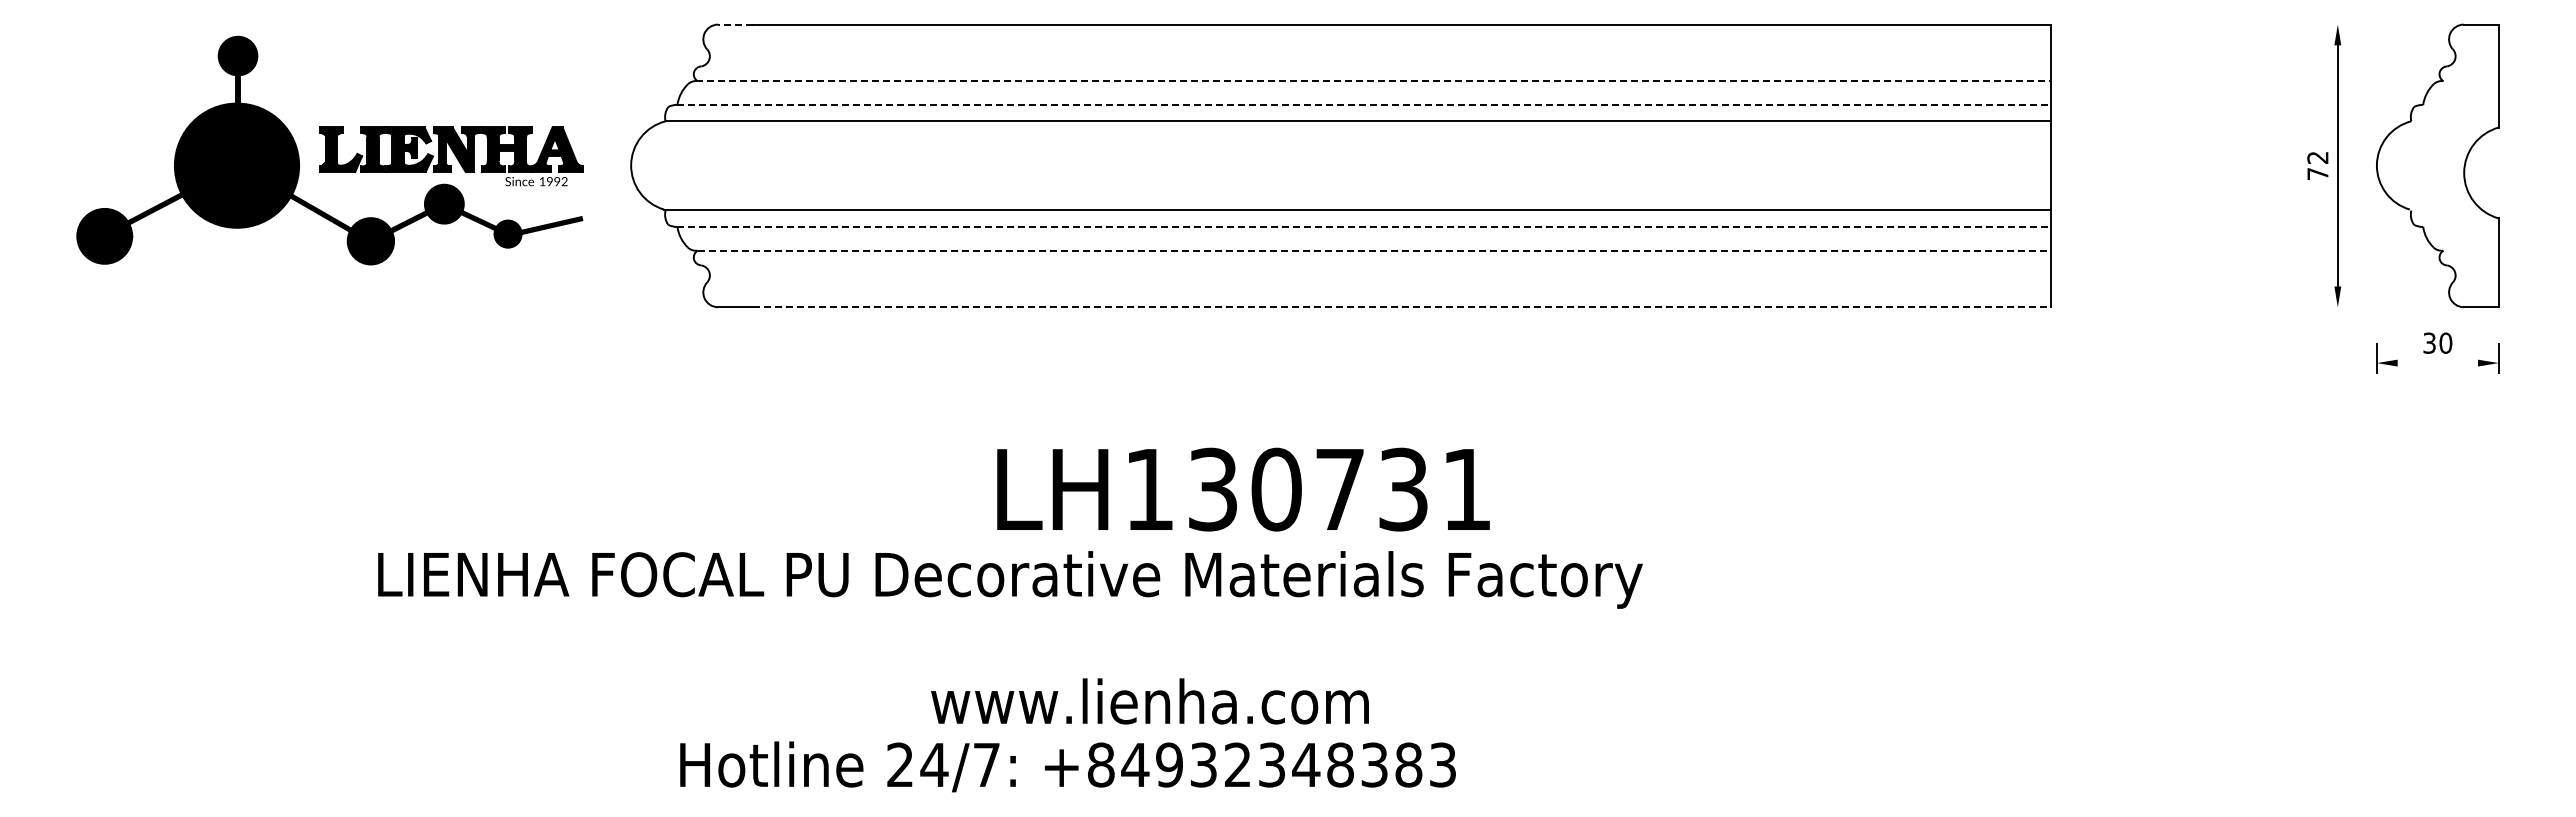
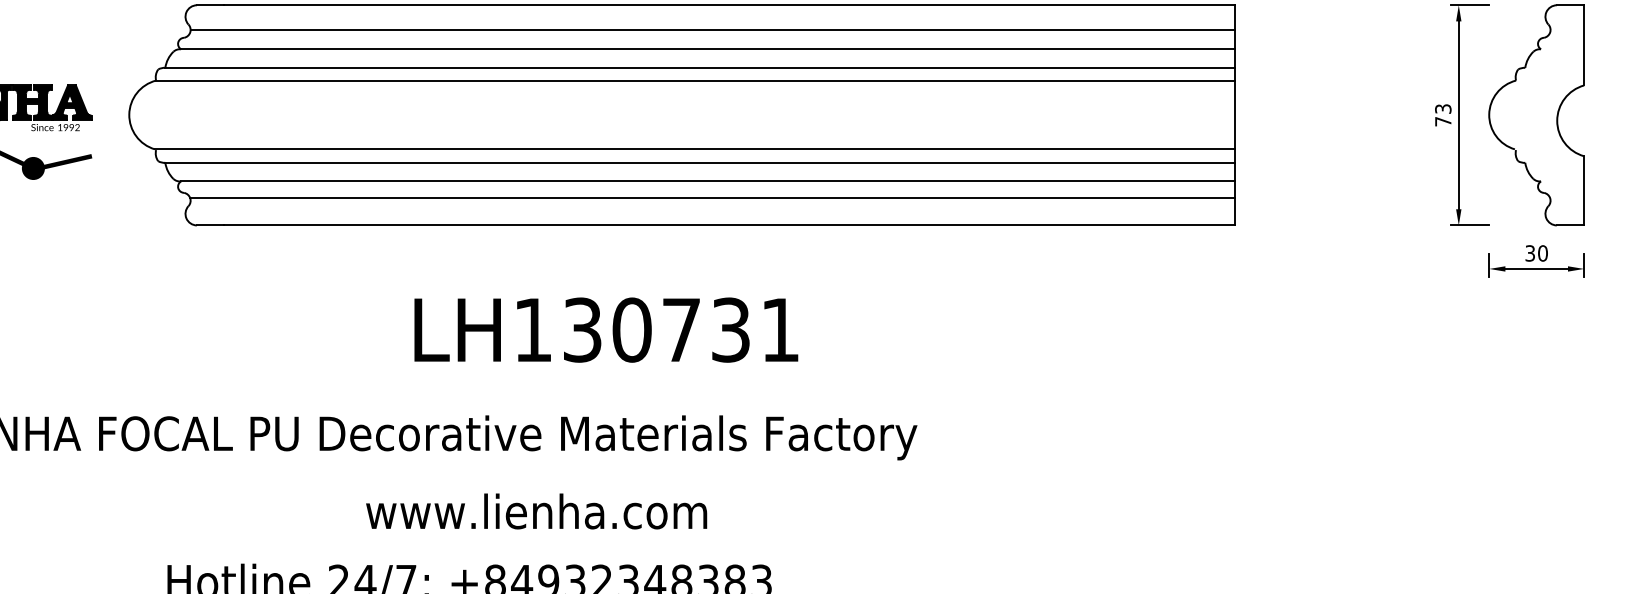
line: (735, 24) -> (210, 5), dashed -> solid
line: (2351, 24) -> (1469, 5), added
line: (1380, 56) -> (713, 30), added
line: (1373, 81) -> (707, 49), dashed -> solid
line: (1364, 104) -> (700, 67), dashed -> solid
text: (2317, 157) -> (1442, 108), 72 -> 73
line: (1364, 226) -> (700, 162), dashed -> solid
line: (1374, 250) -> (708, 181), dashed -> solid
line: (1380, 272) -> (713, 198), added
line: (1402, 307) -> (730, 225), dashed -> solid
line: (2351, 307) -> (1469, 225), added
line: (2437, 363) -> (1536, 269), added
text: (1243, 489) -> (606, 330), moved
text: (1149, 701) -> (536, 511), moved

